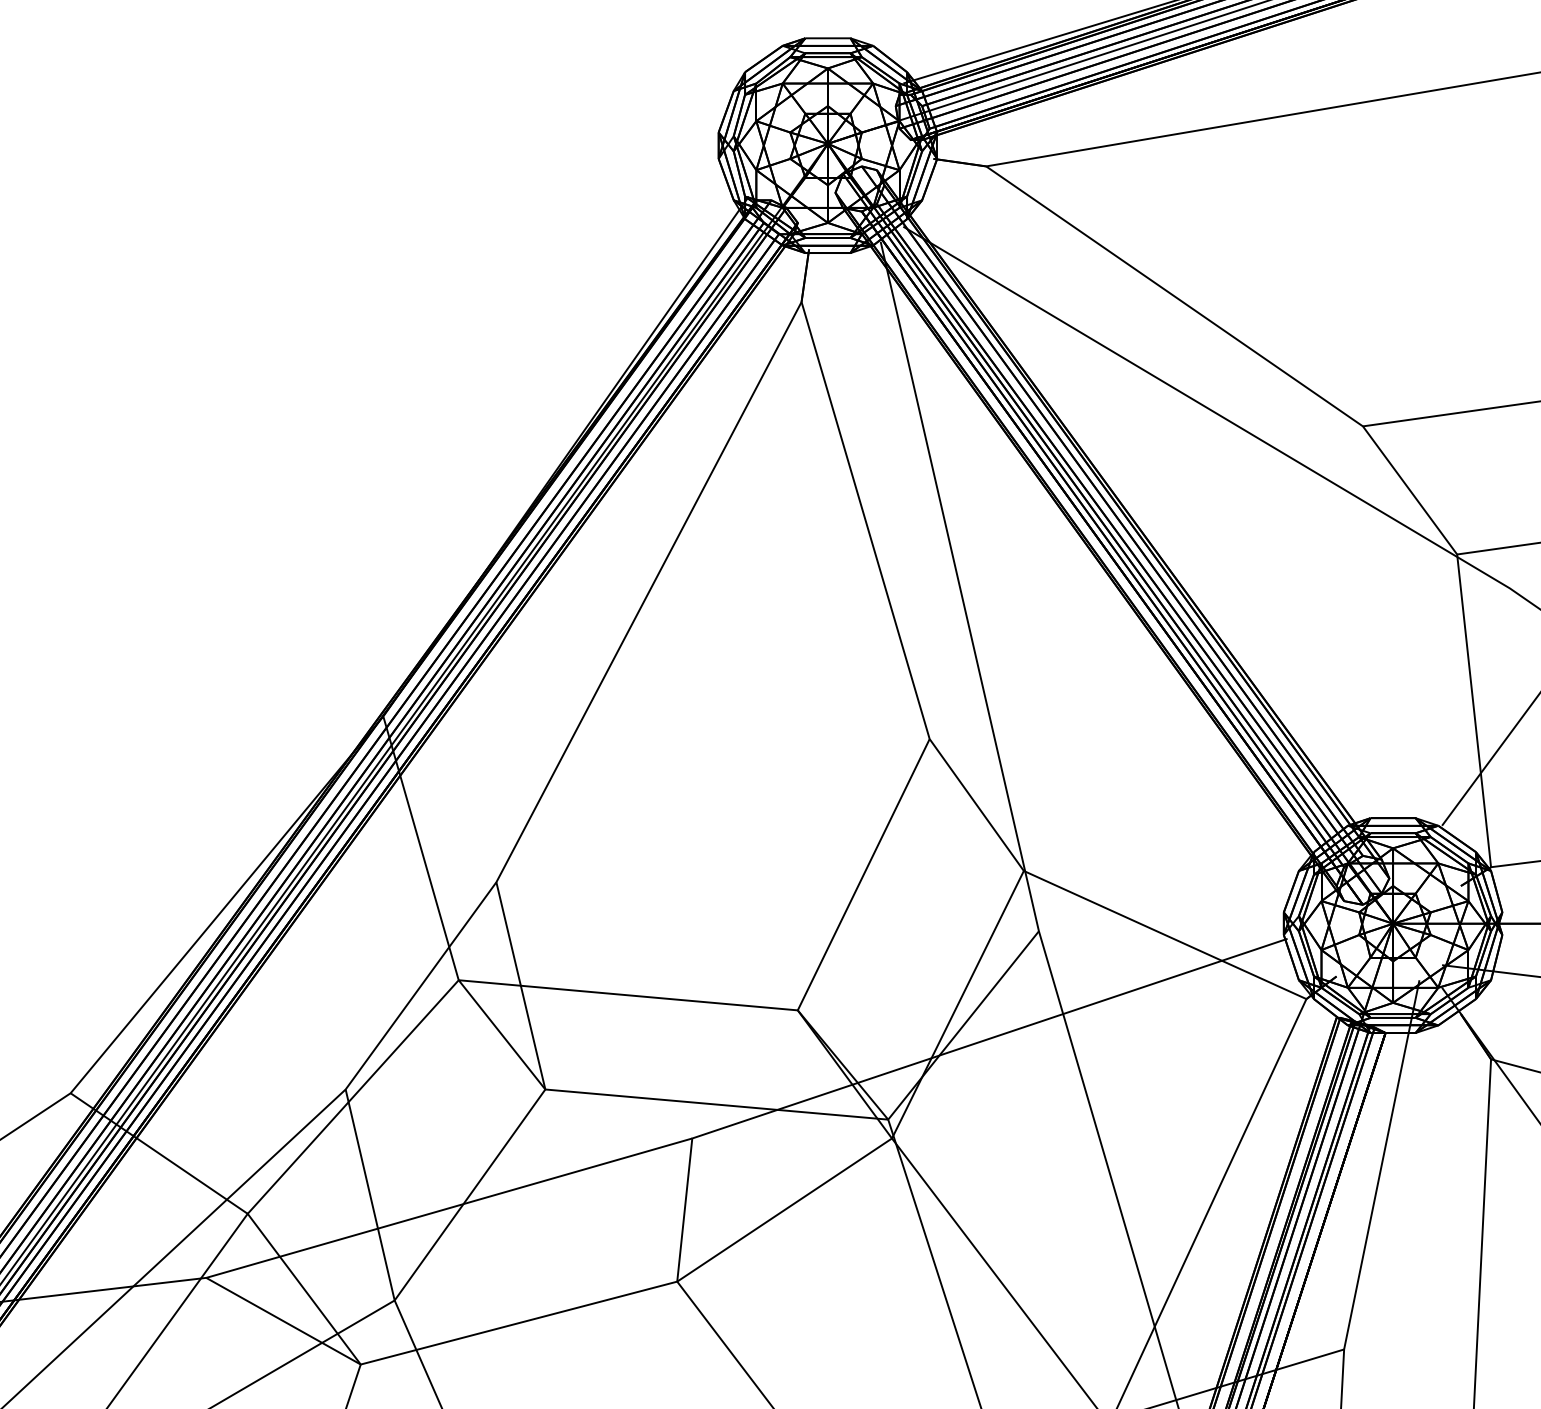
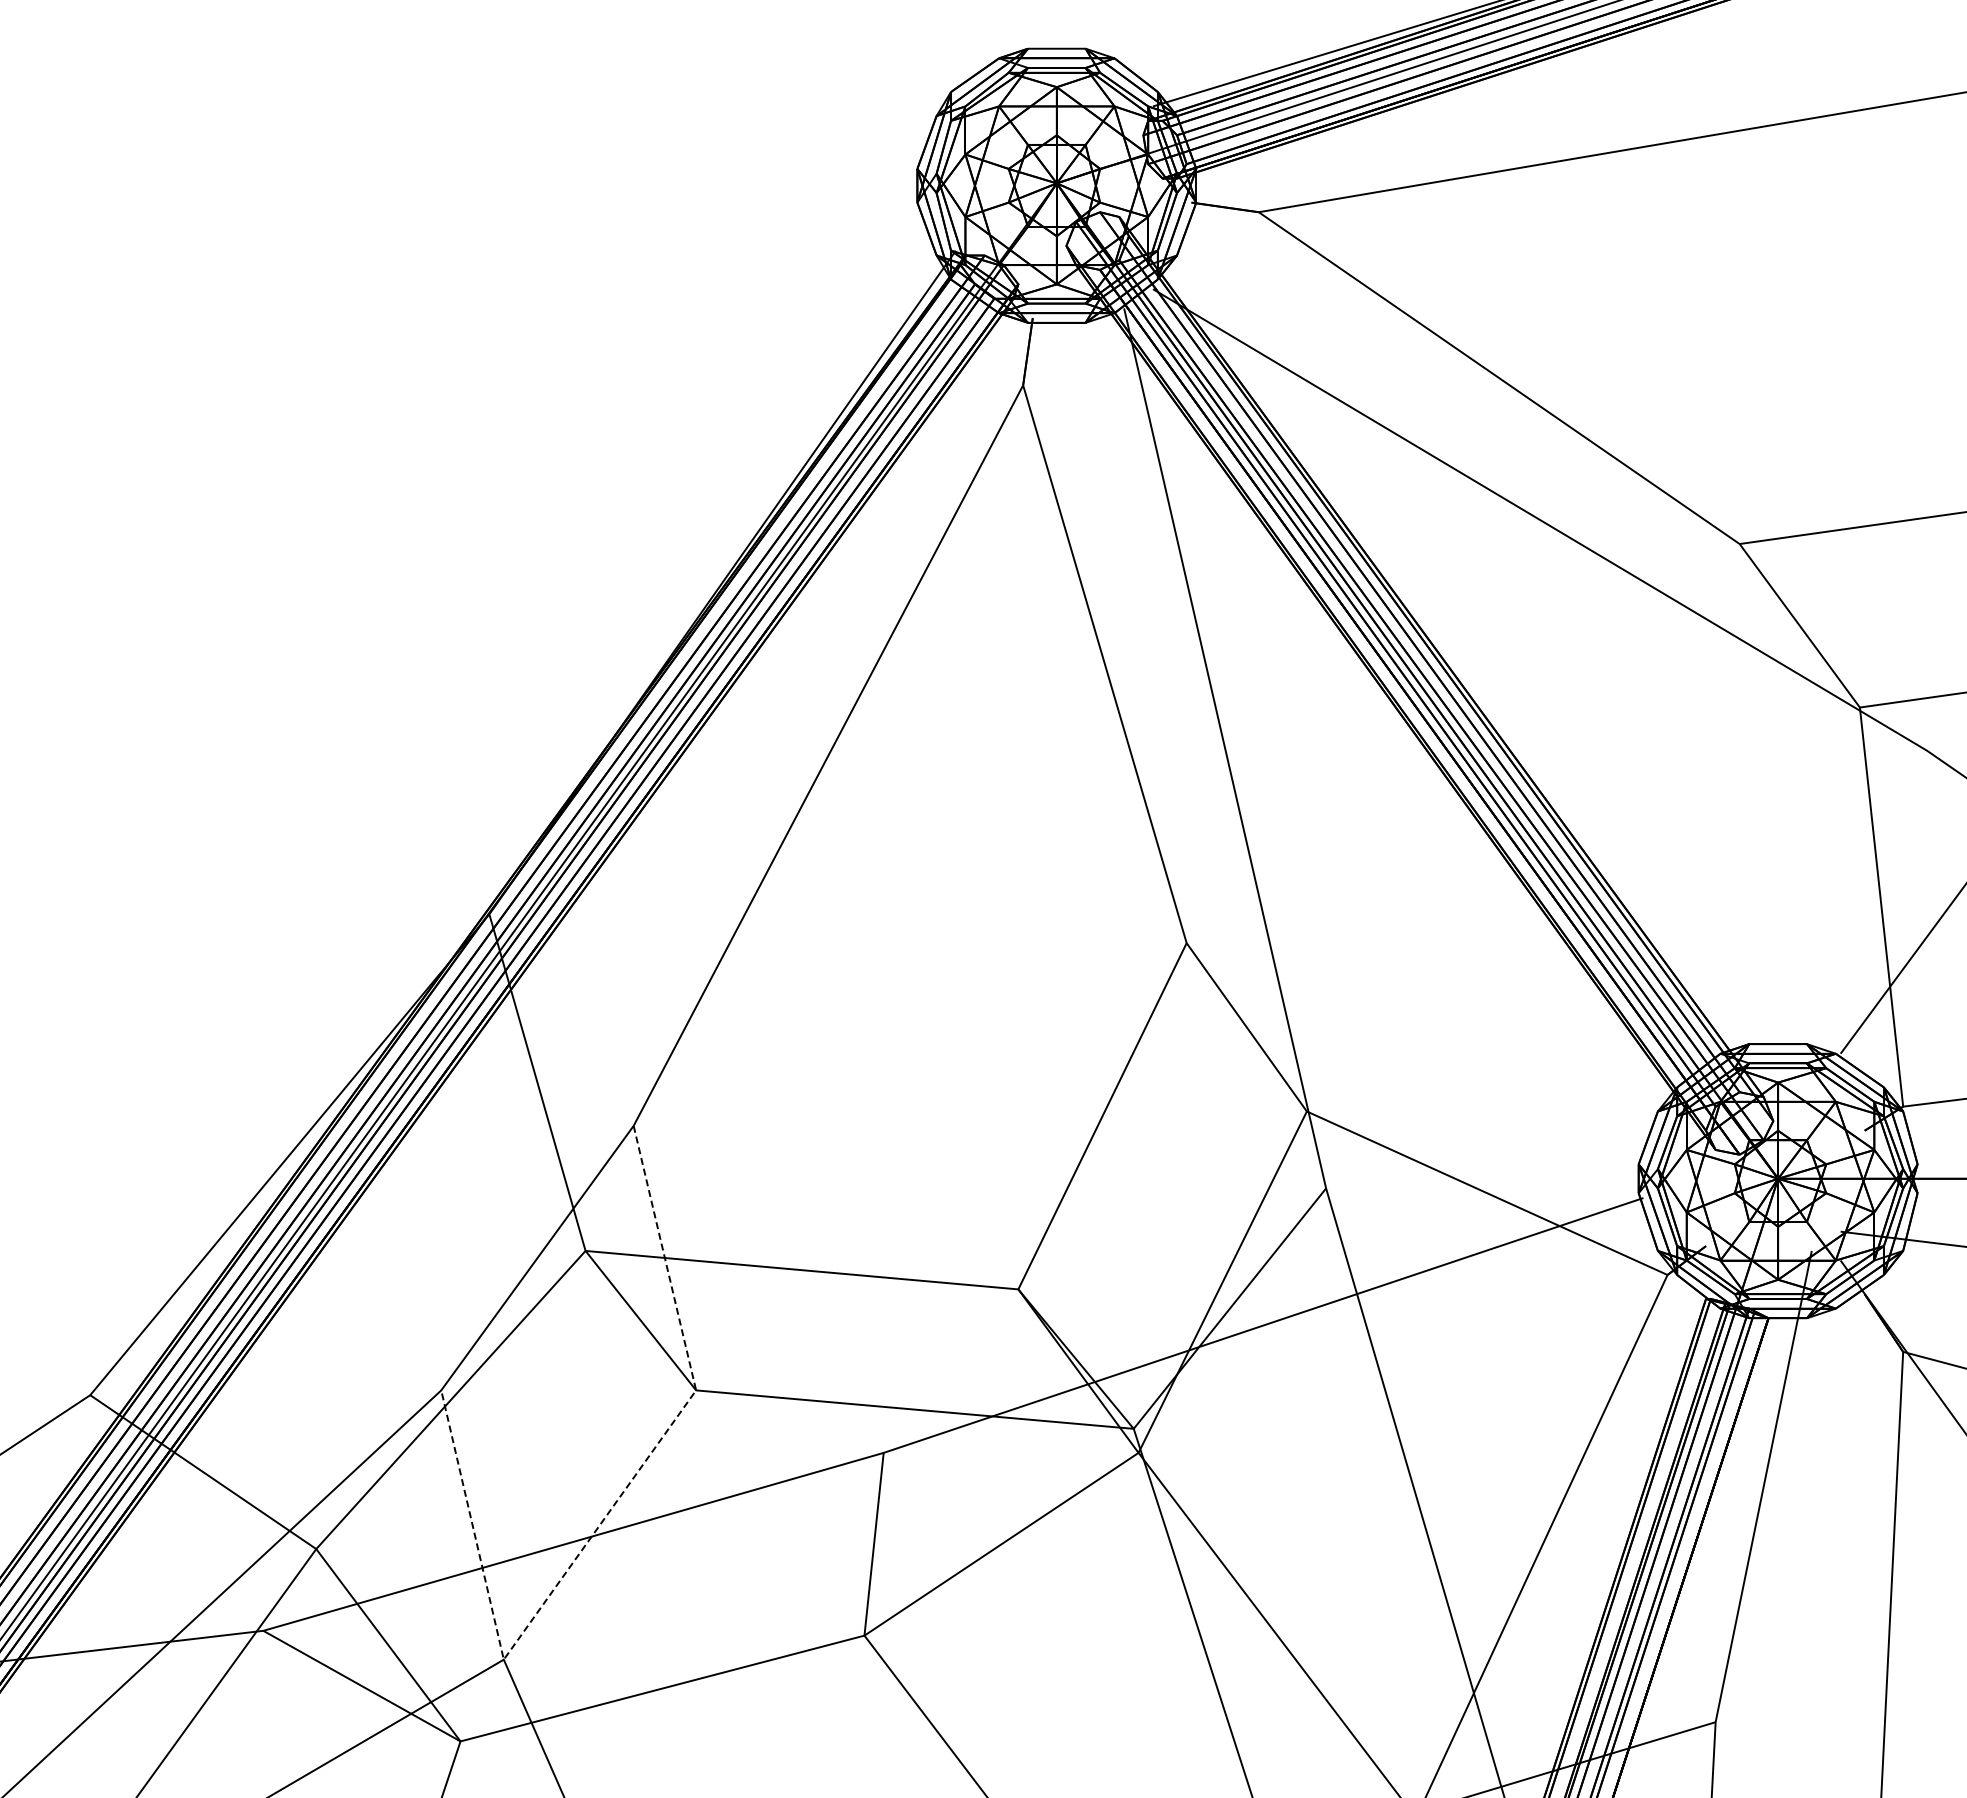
line: (468, 1196) -> (598, 1527), solid -> dashed

